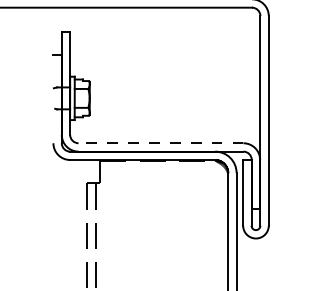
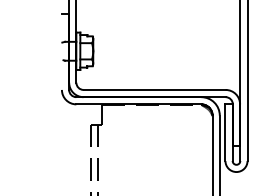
line: (160, 143) -> (154, 90), dashed -> solid

